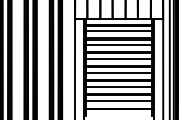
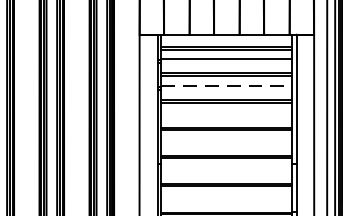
line: (119, 44) -> (227, 85), solid -> dashed
line: (119, 58) -> (227, 113), removed
line: (119, 72) -> (227, 140), removed
line: (119, 86) -> (227, 168), removed
line: (119, 101) -> (227, 198), removed

